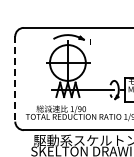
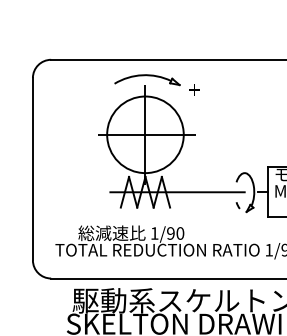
line: (15, 79) -> (33, 170), dashed -> solid

